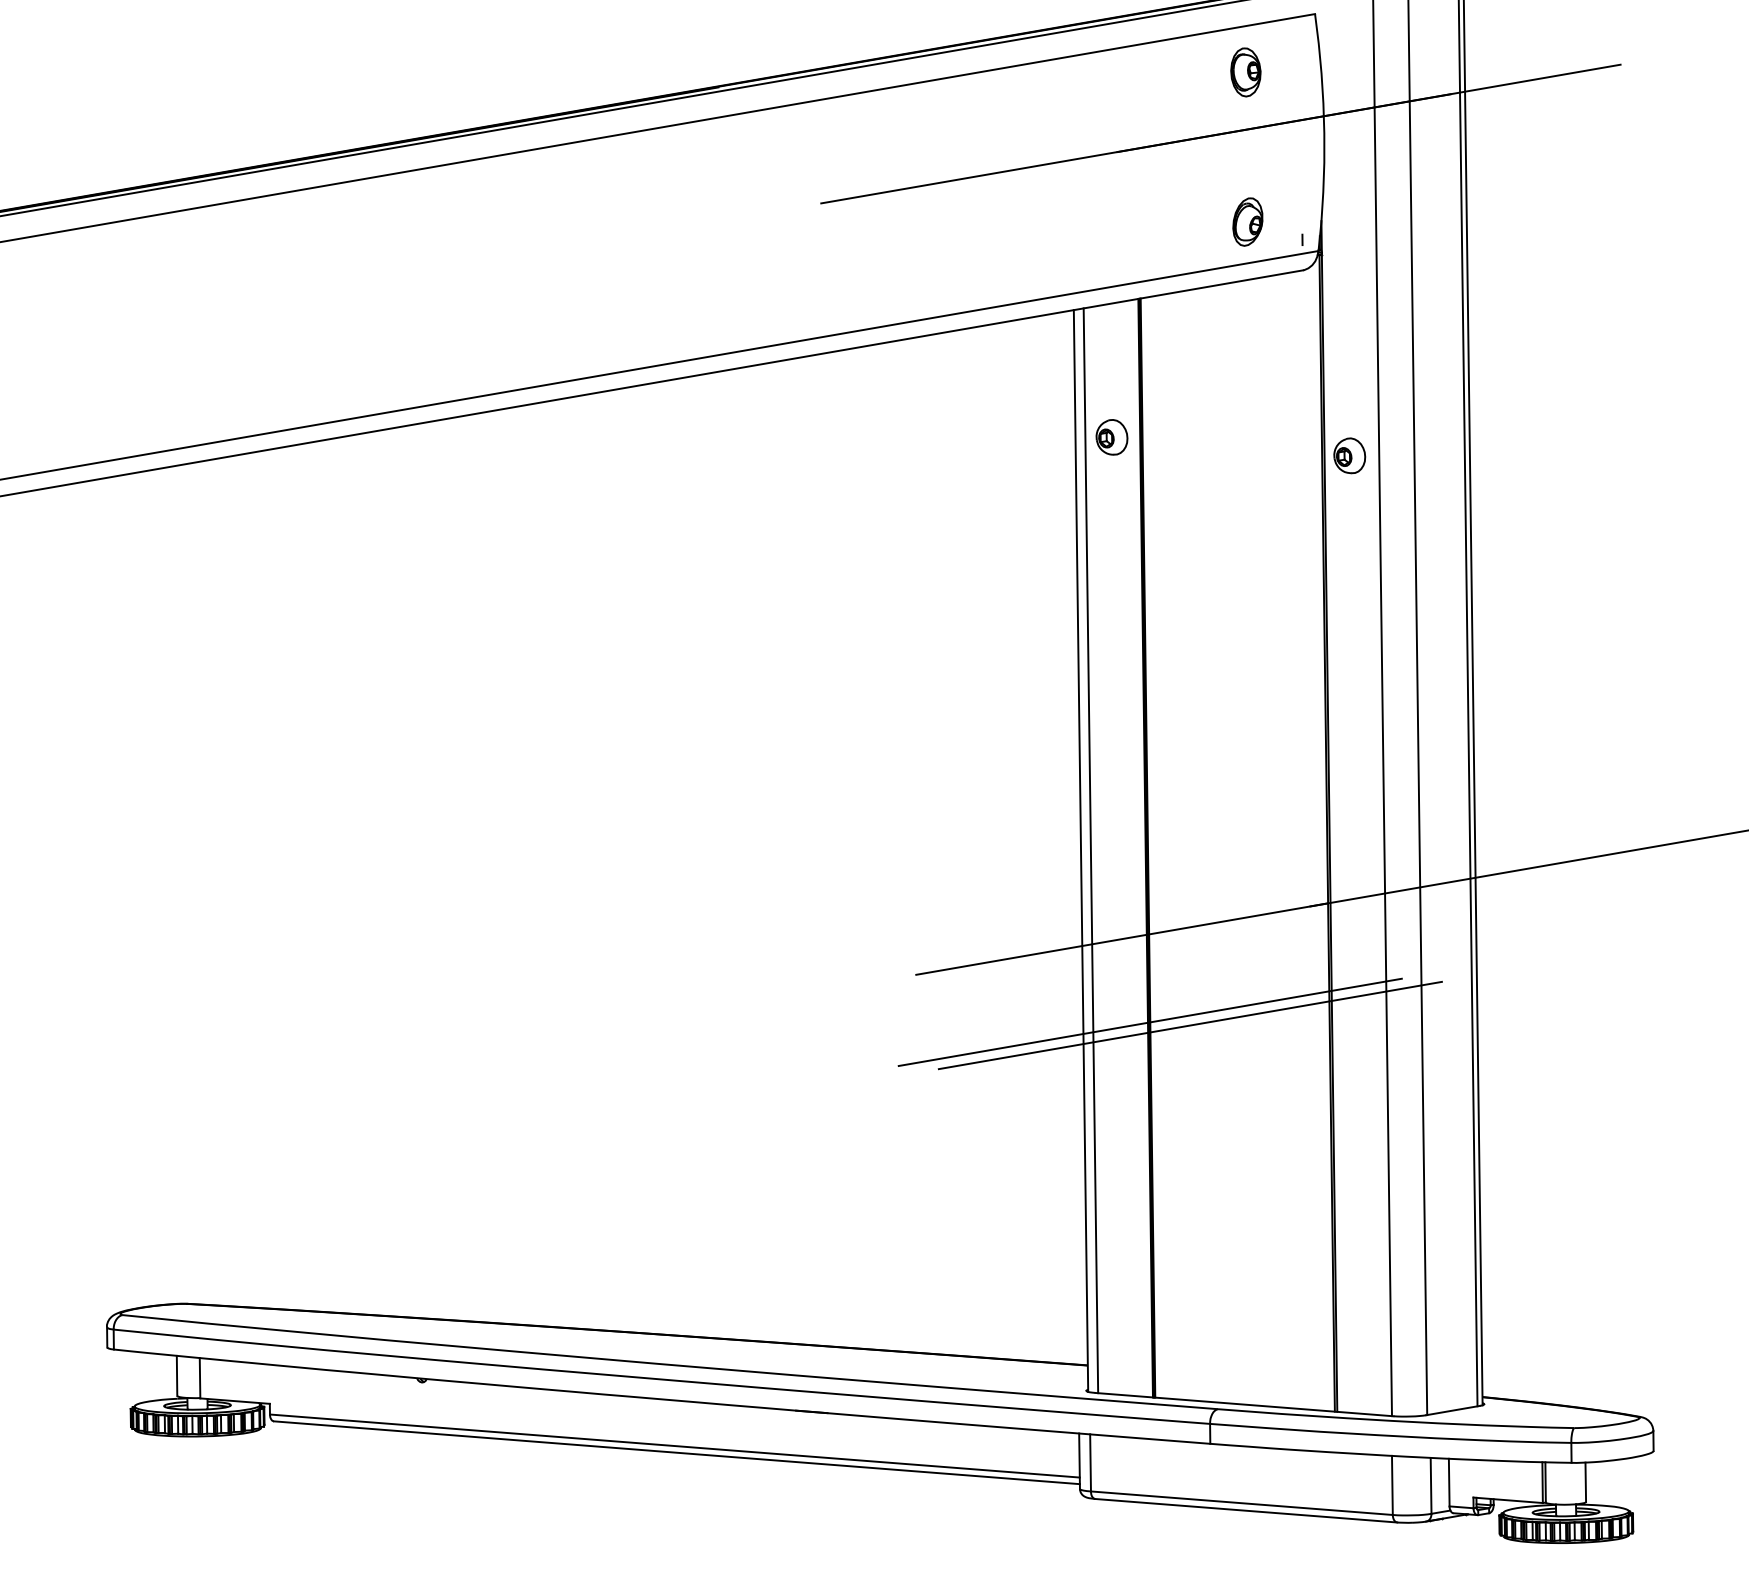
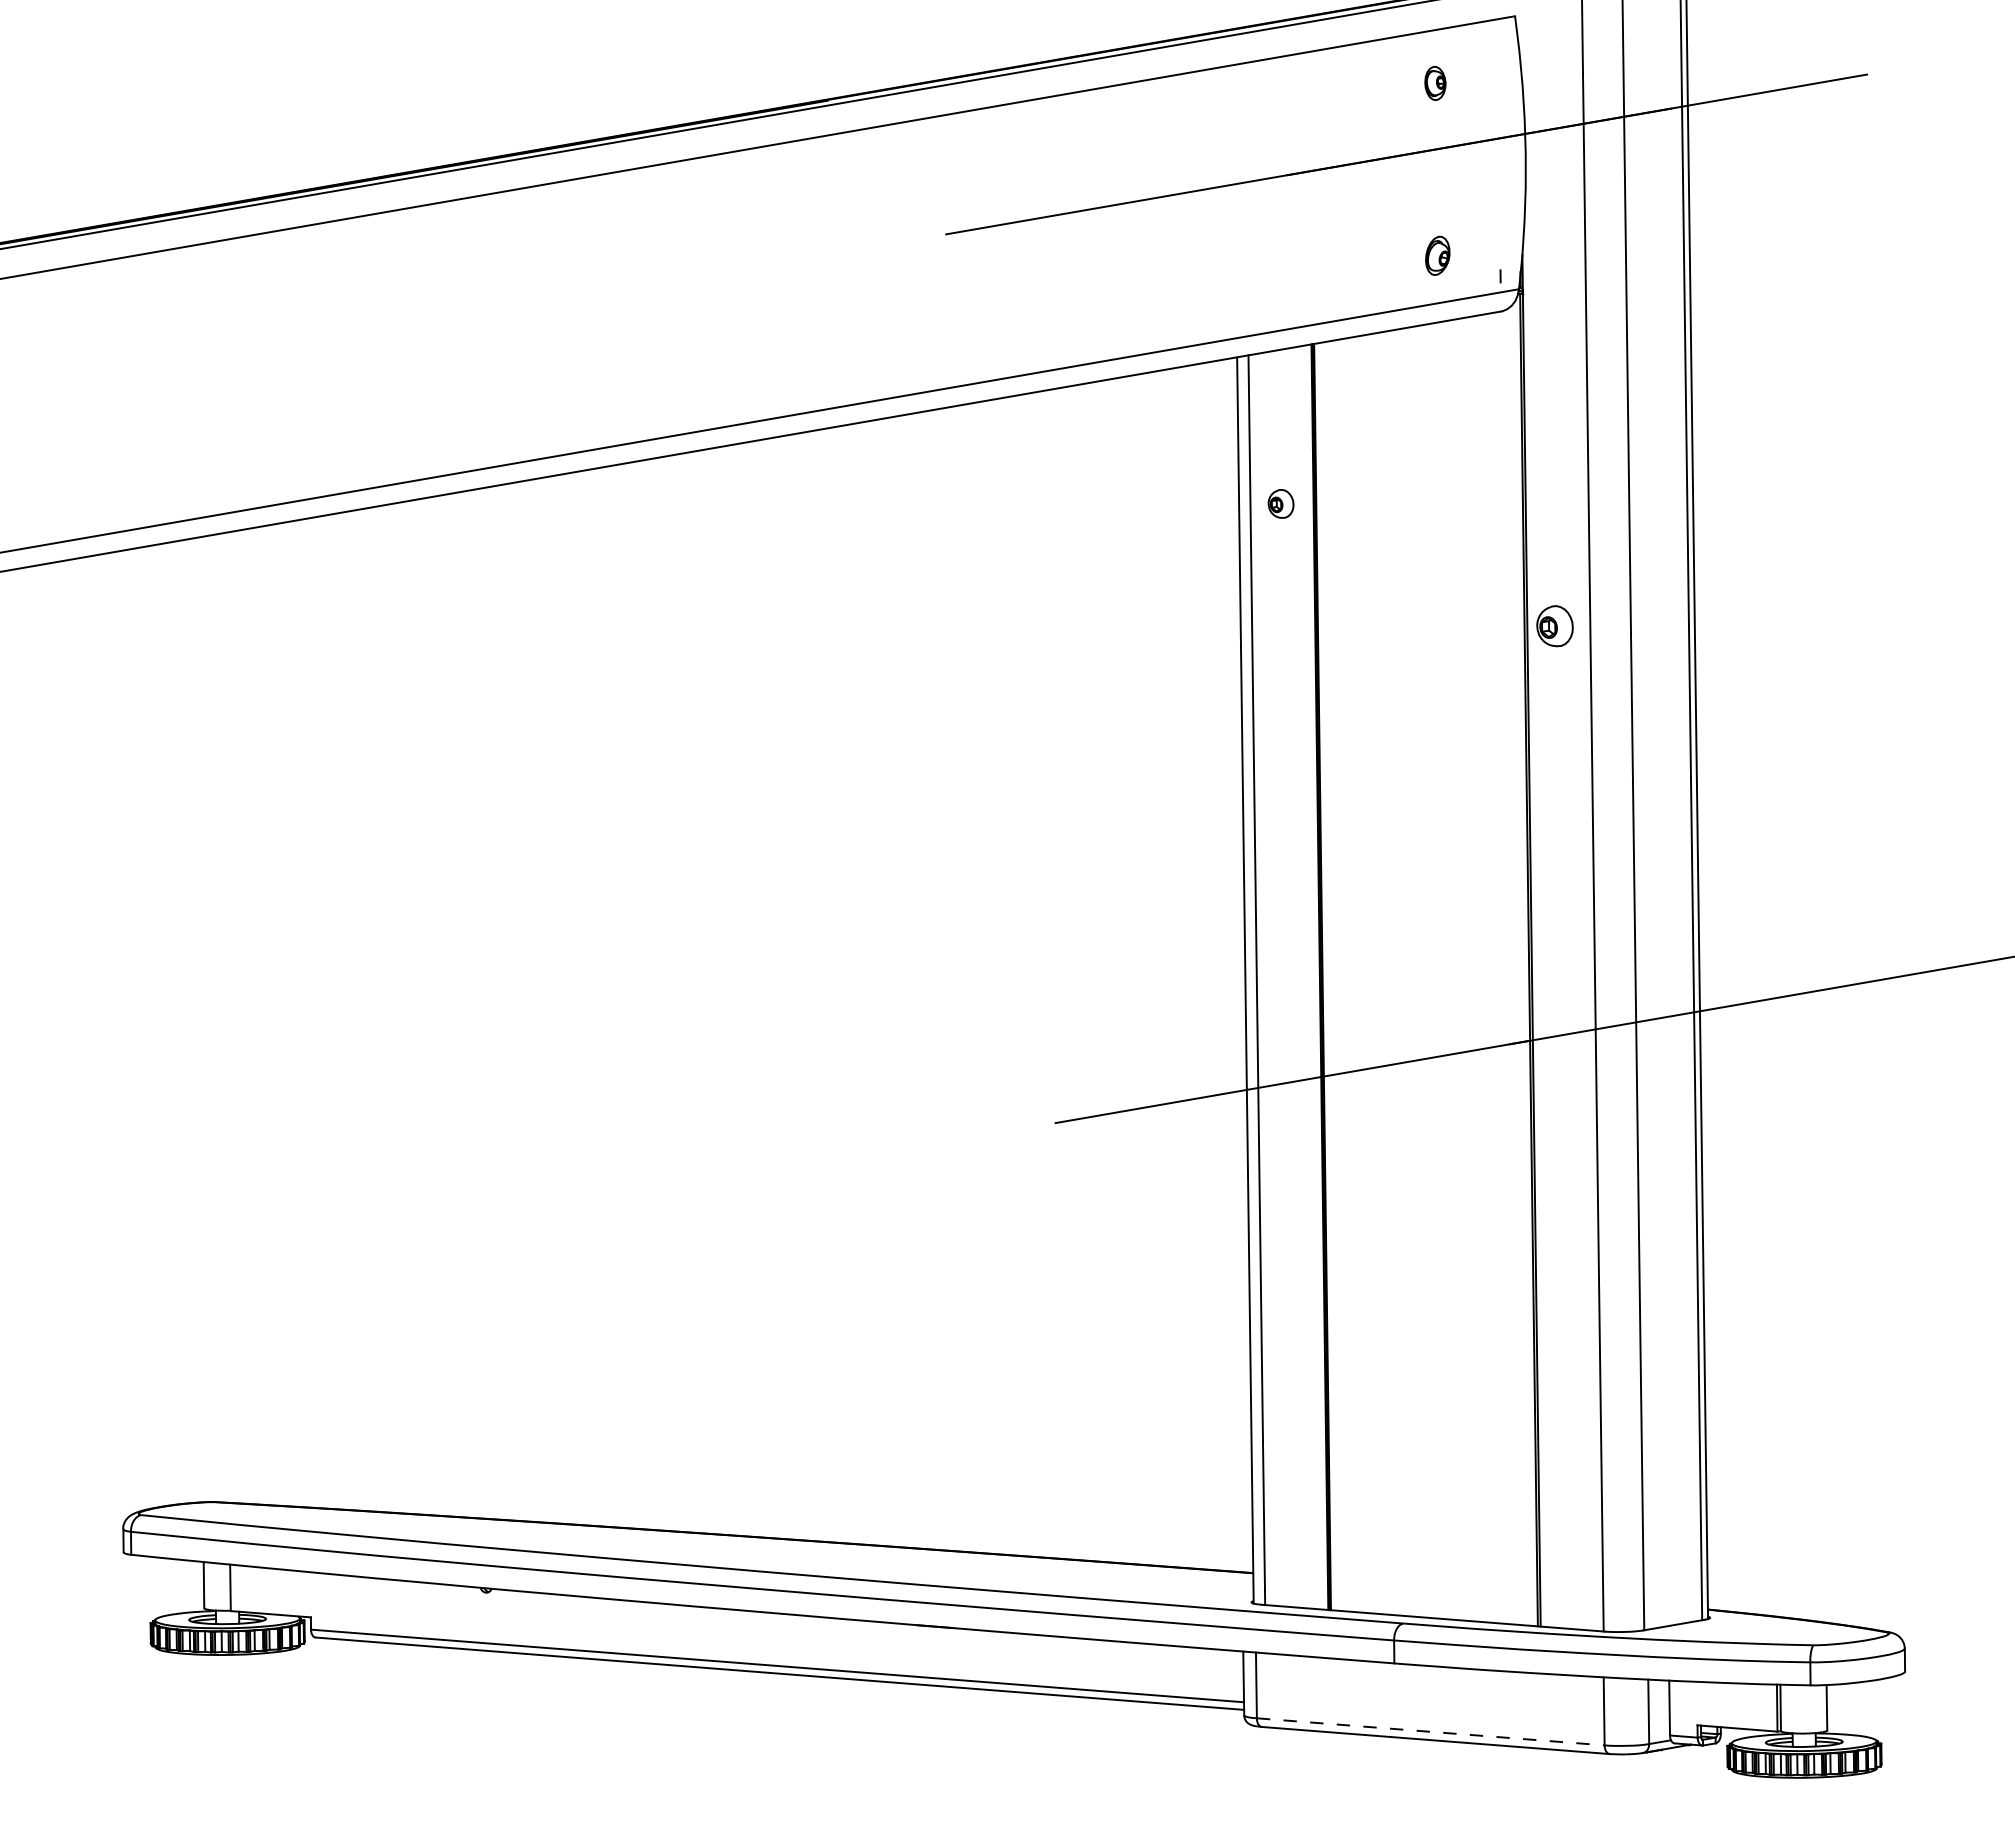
part: (1246, 72) -> (1435, 83), size x0.6
part: (1247, 221) -> (1437, 255), size x0.7
part: (1111, 437) -> (1280, 503), size x0.7
part: (1349, 456) -> (1554, 626), moved
line: (1150, 1022) -> (1325, 1177), removed
line: (1190, 1025) -> (1371, 1181), removed
line: (1242, 1502) -> (1431, 1731), solid -> dashed

